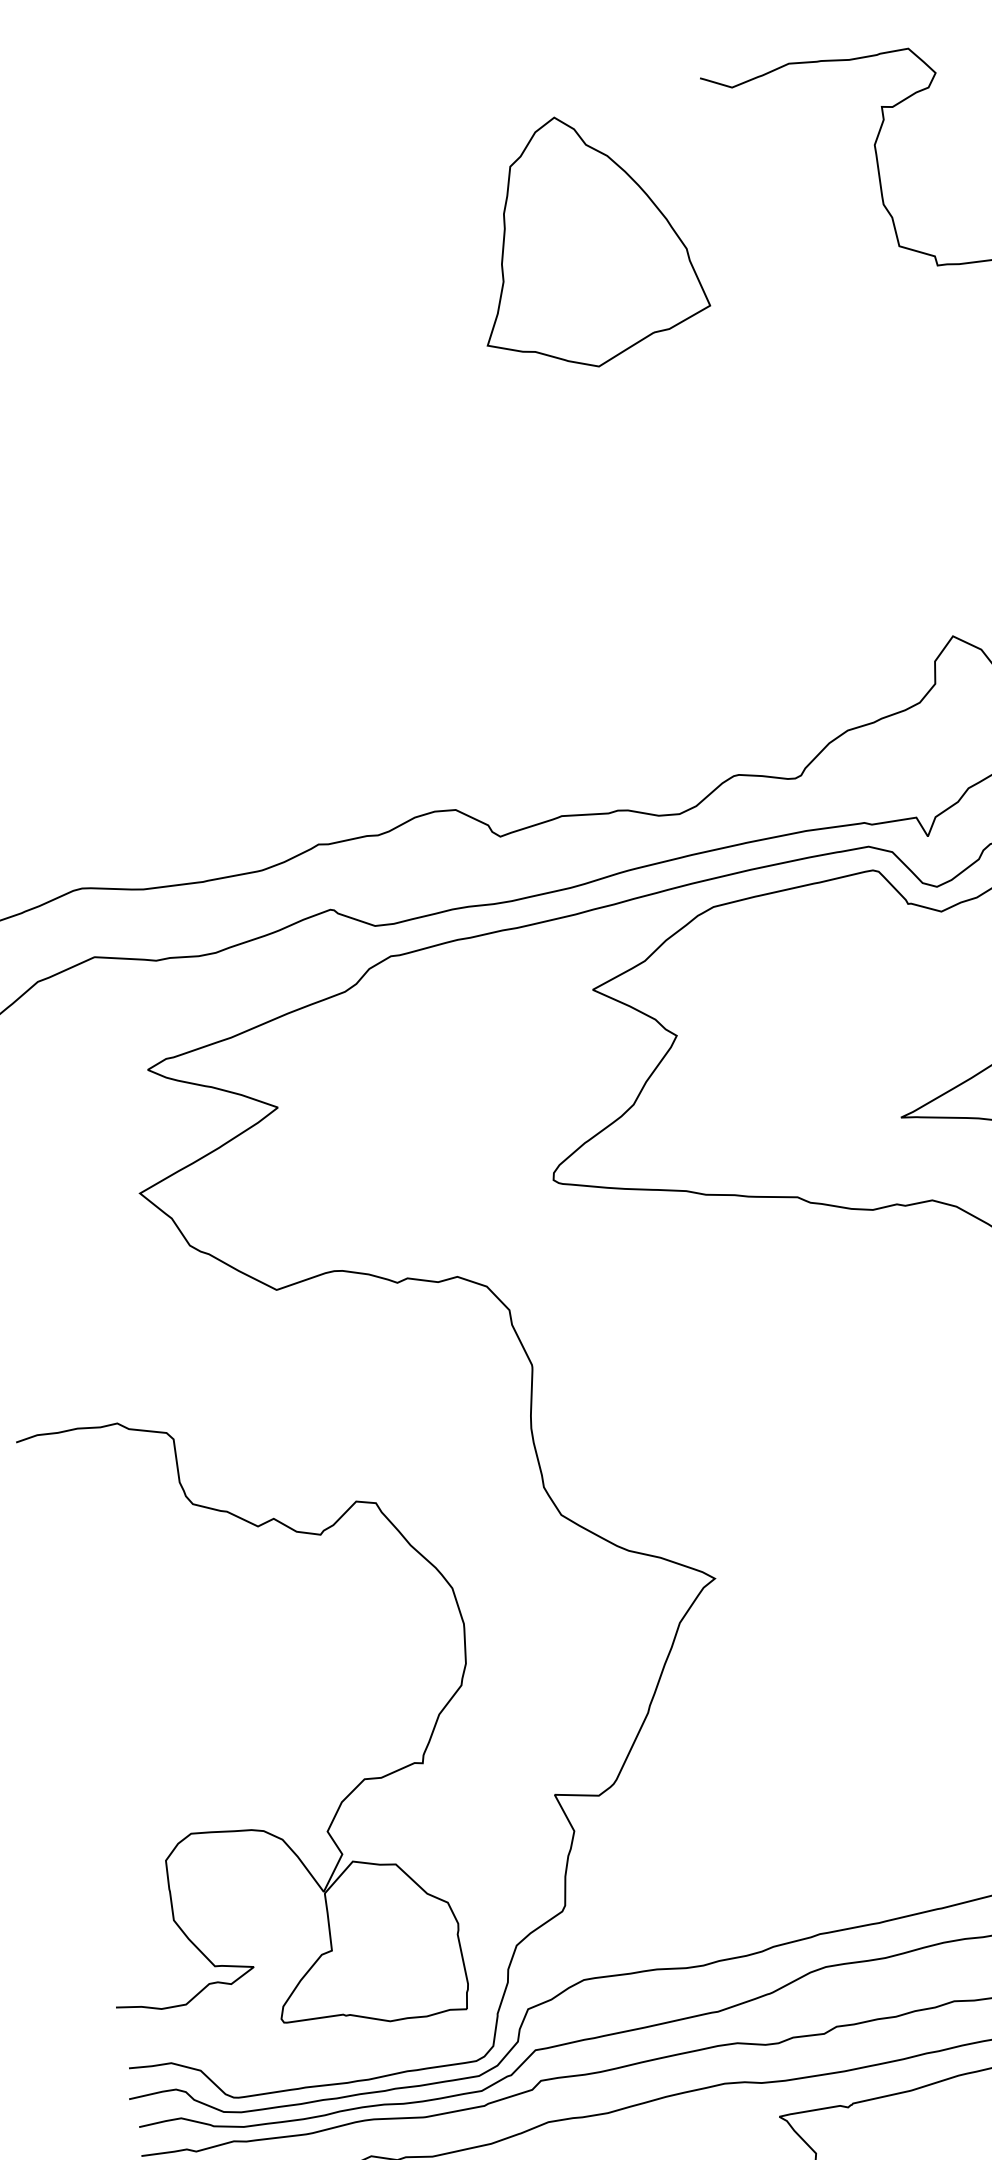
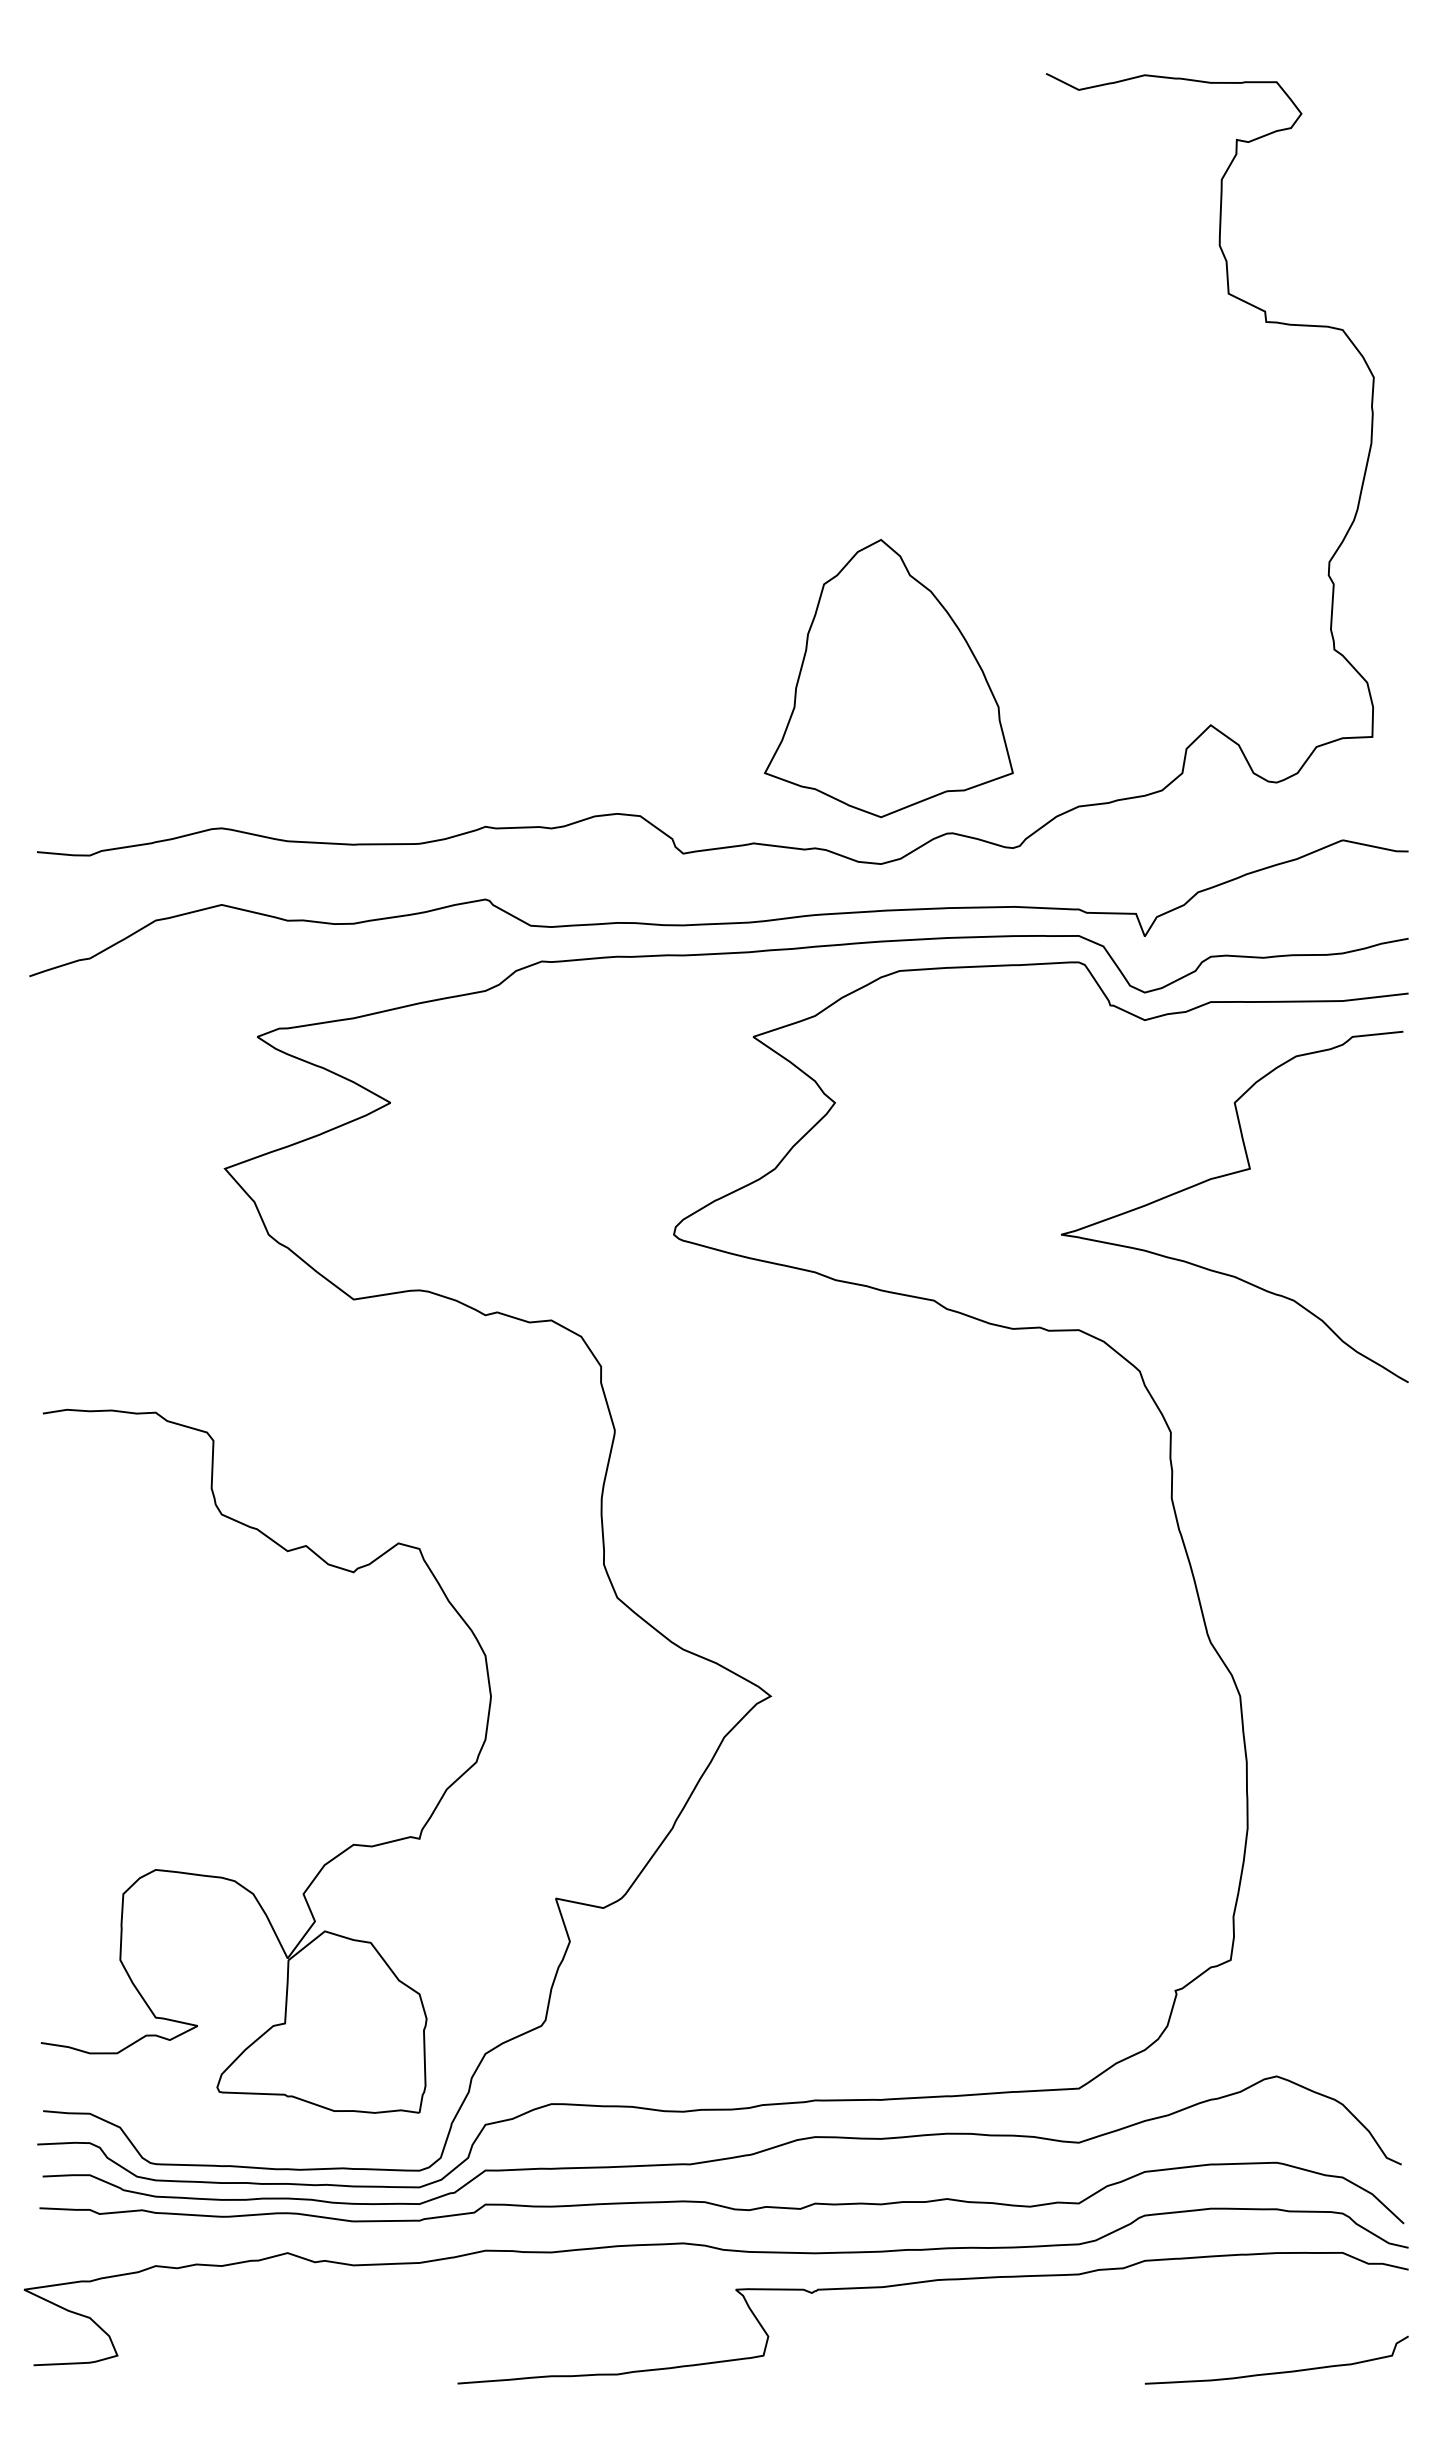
part: (583, 240) -> (888, 678), moved

